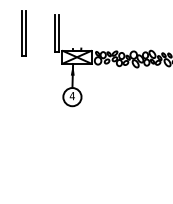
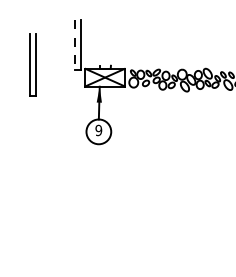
part: (23, 32) -> (32, 64), moved
line: (55, 33) -> (75, 45), solid -> dashed
text: (72, 96) -> (98, 130), 4 -> 9

